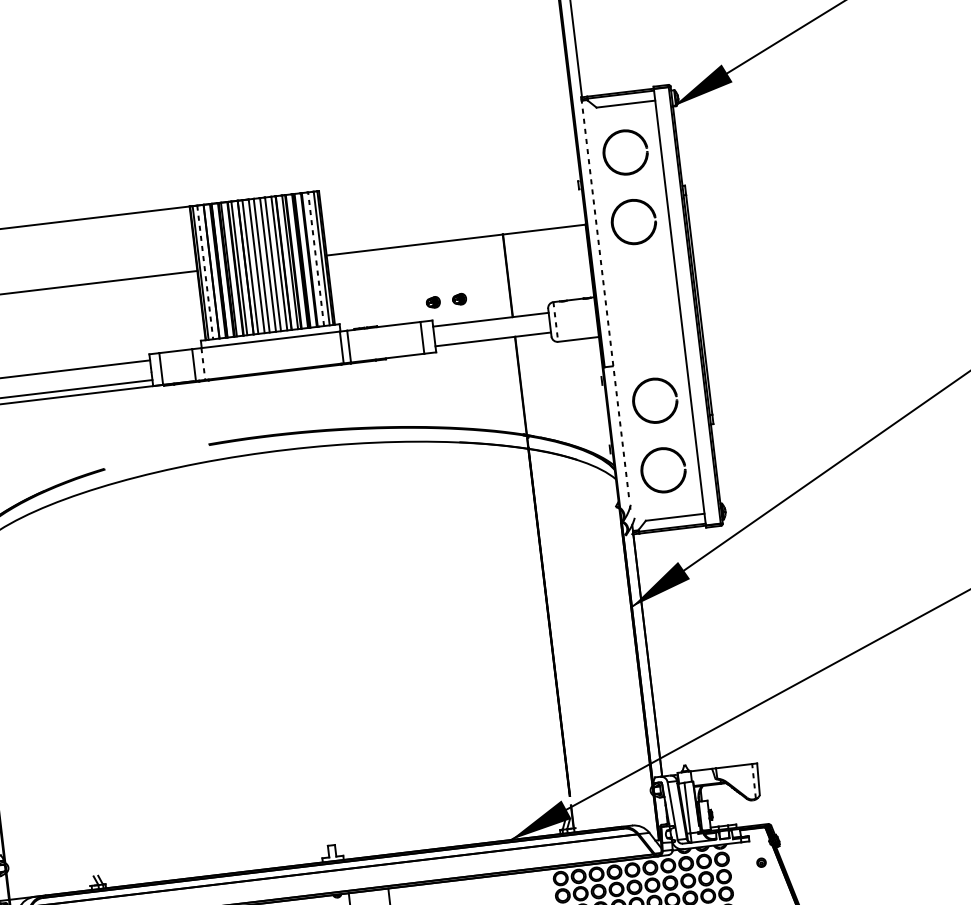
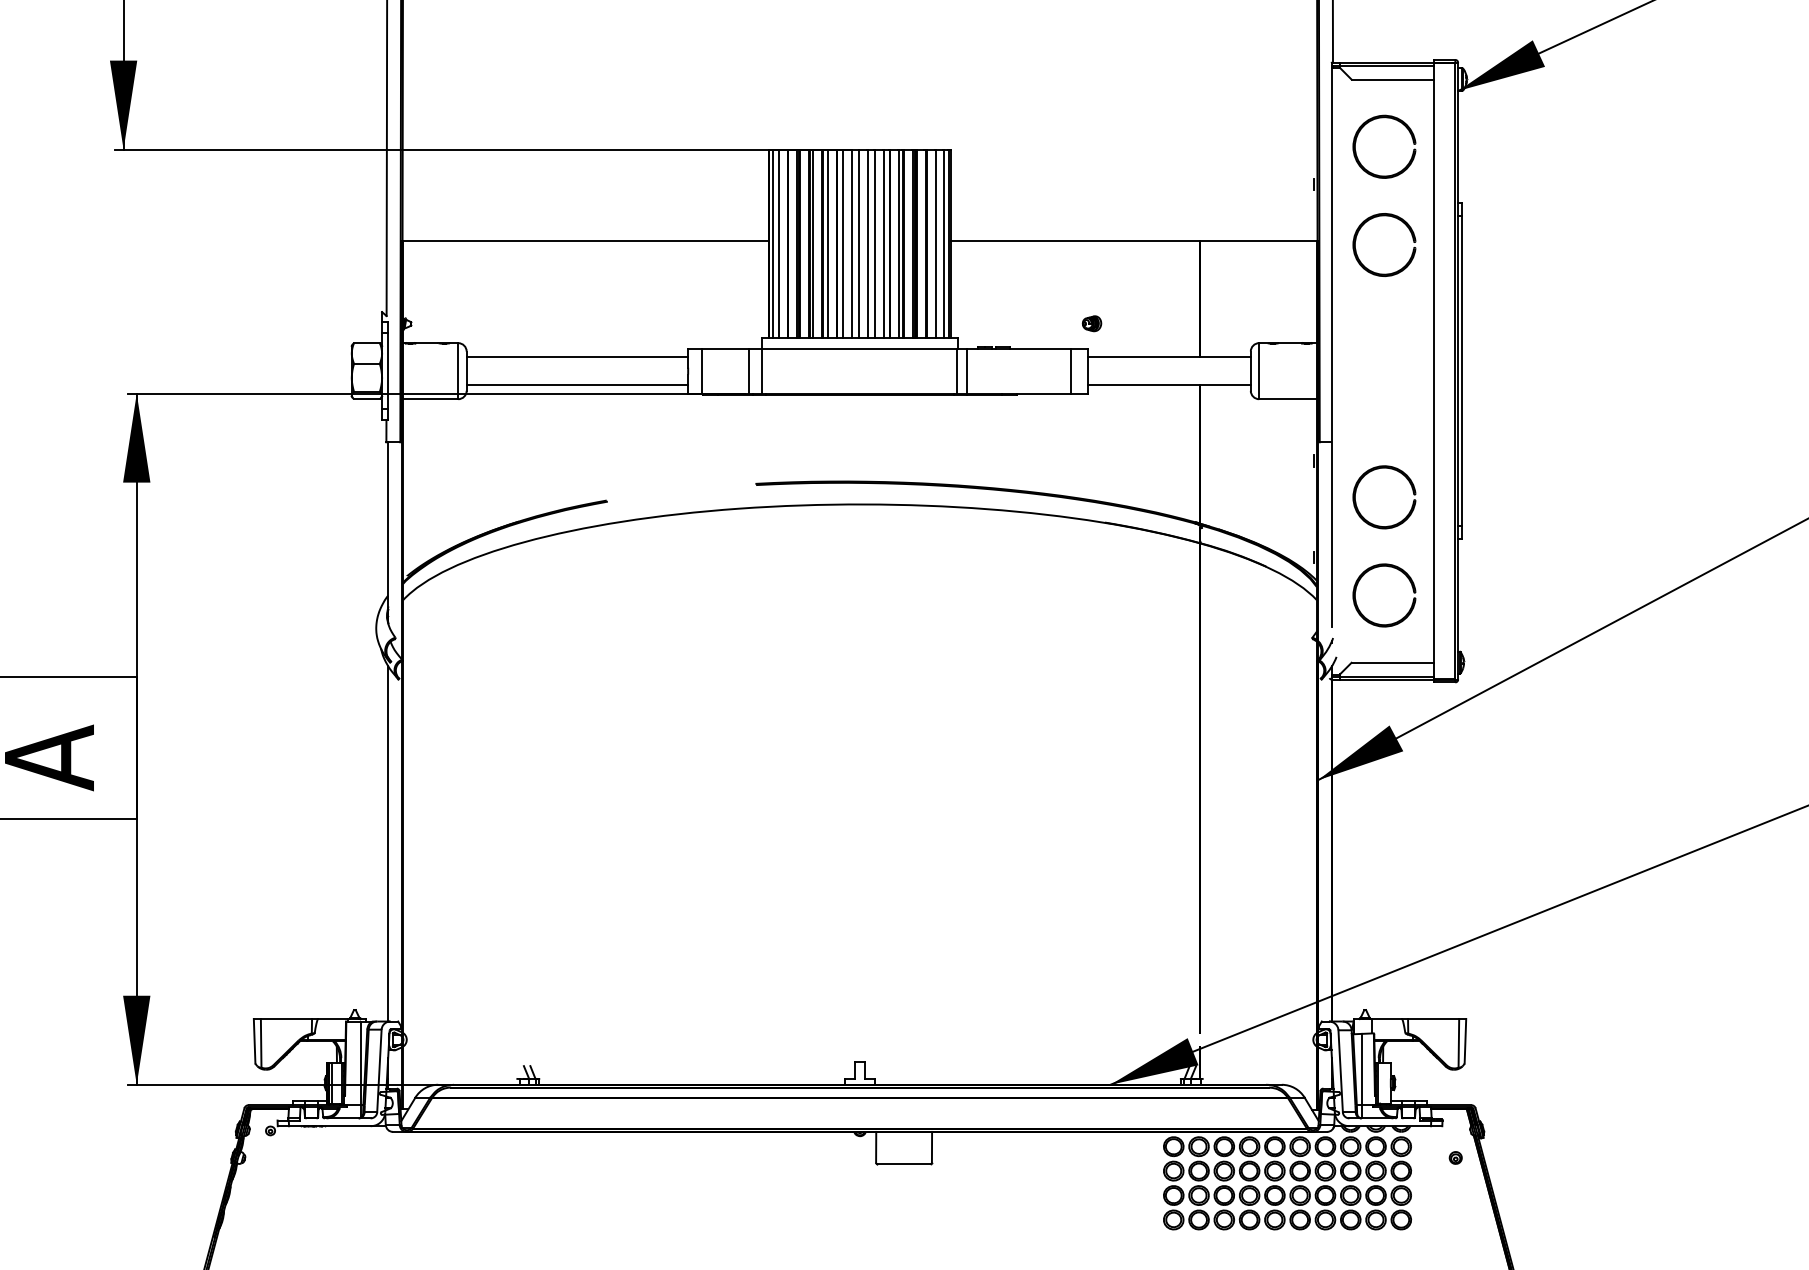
line: (316, 258) -> (936, 243), dashed -> solid
line: (205, 272) -> (779, 244), dashed -> solid
part: (459, 299) -> (1128, 323), removed
line: (605, 299) -> (1331, 347), dashed -> solid
line: (556, 322) -> (1259, 371), dashed -> solid
line: (203, 364) -> (761, 371), dashed -> solid
line: (753, 780) -> (1458, 1042), dashed -> solid

